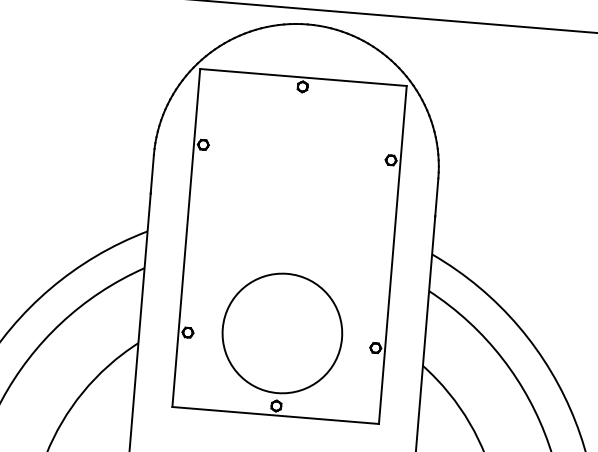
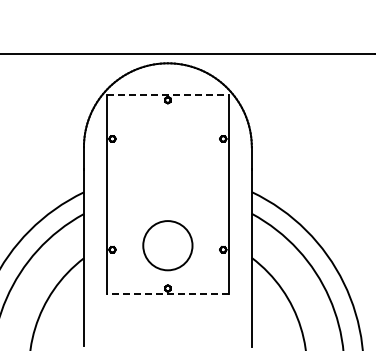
line: (302, 77) -> (167, 94), solid -> dashed
circle: (281, 333) -> (167, 245), size x0.7
line: (274, 416) -> (167, 294), solid -> dashed

